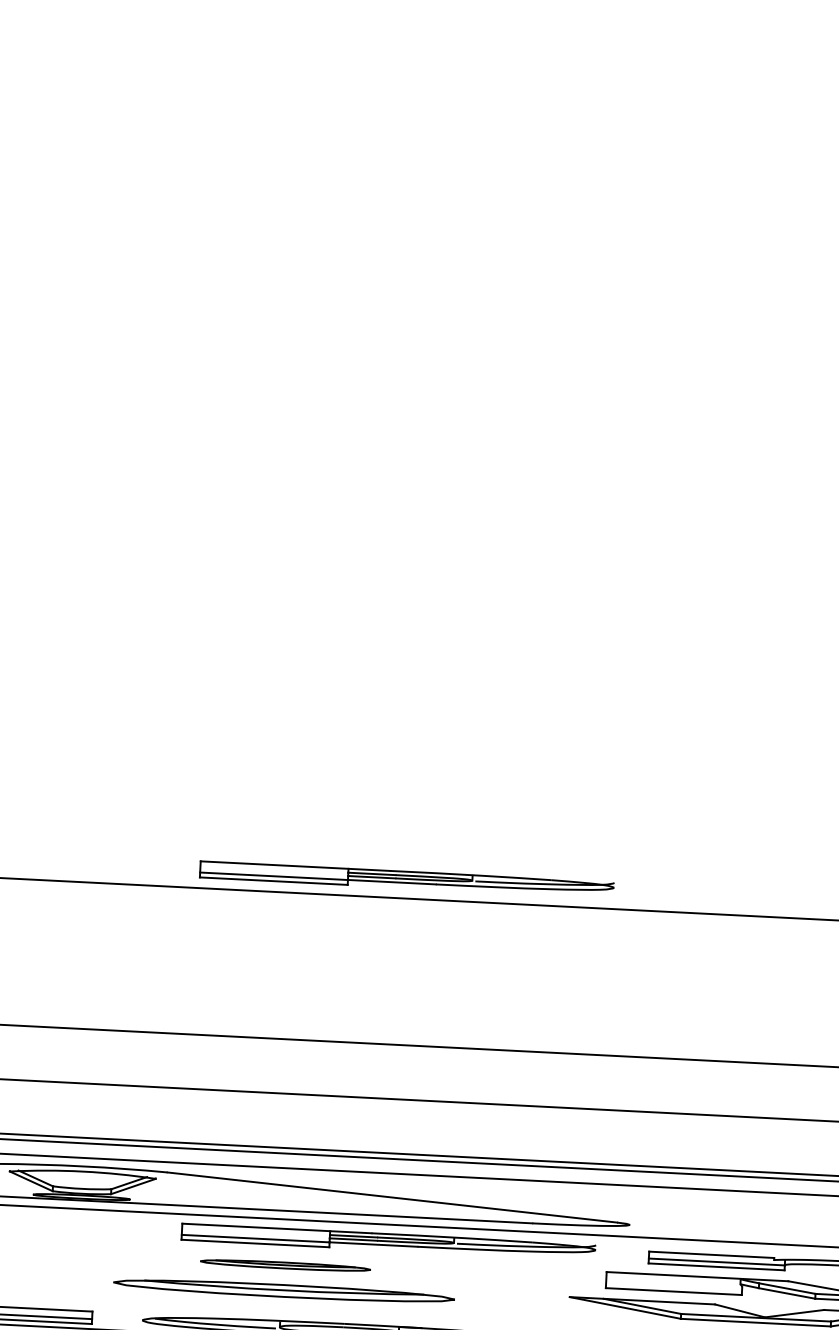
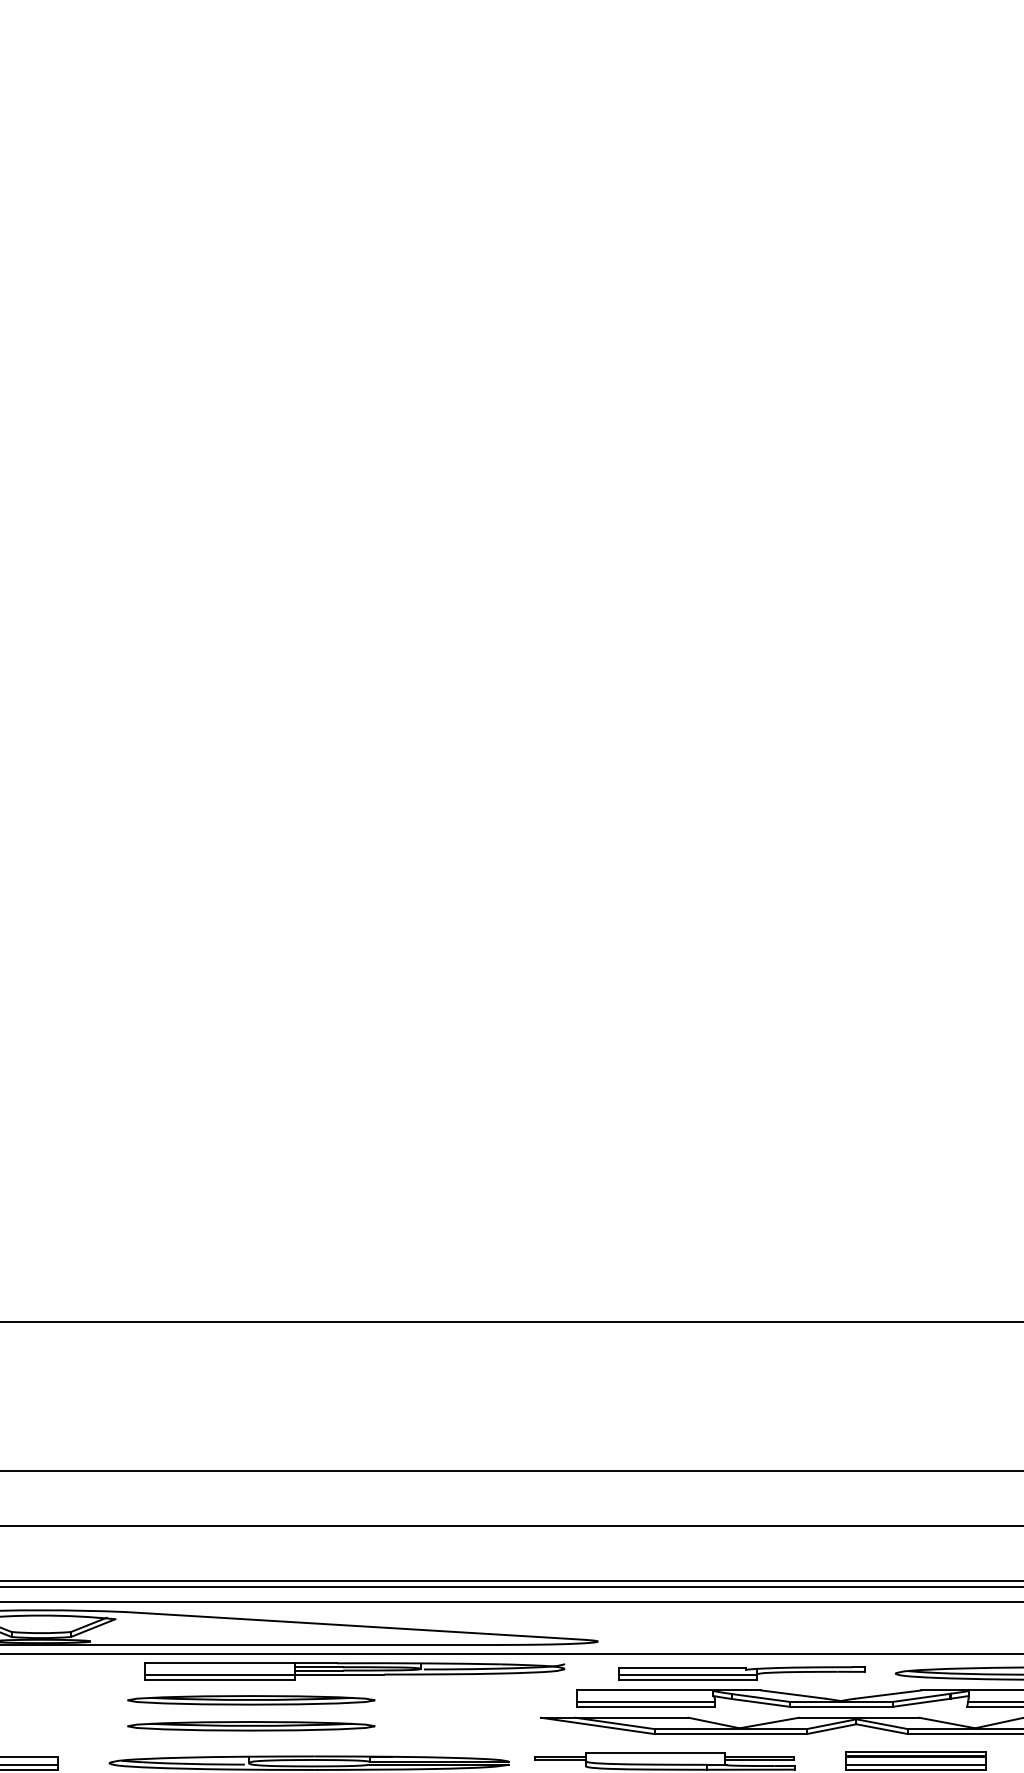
part: (406, 879) -> (354, 1303), removed
part: (285, 1265) -> (251, 1700), size x1.43
line: (673, 1286) -> (645, 1701), added
part: (284, 1291) -> (251, 1726), size x0.71

